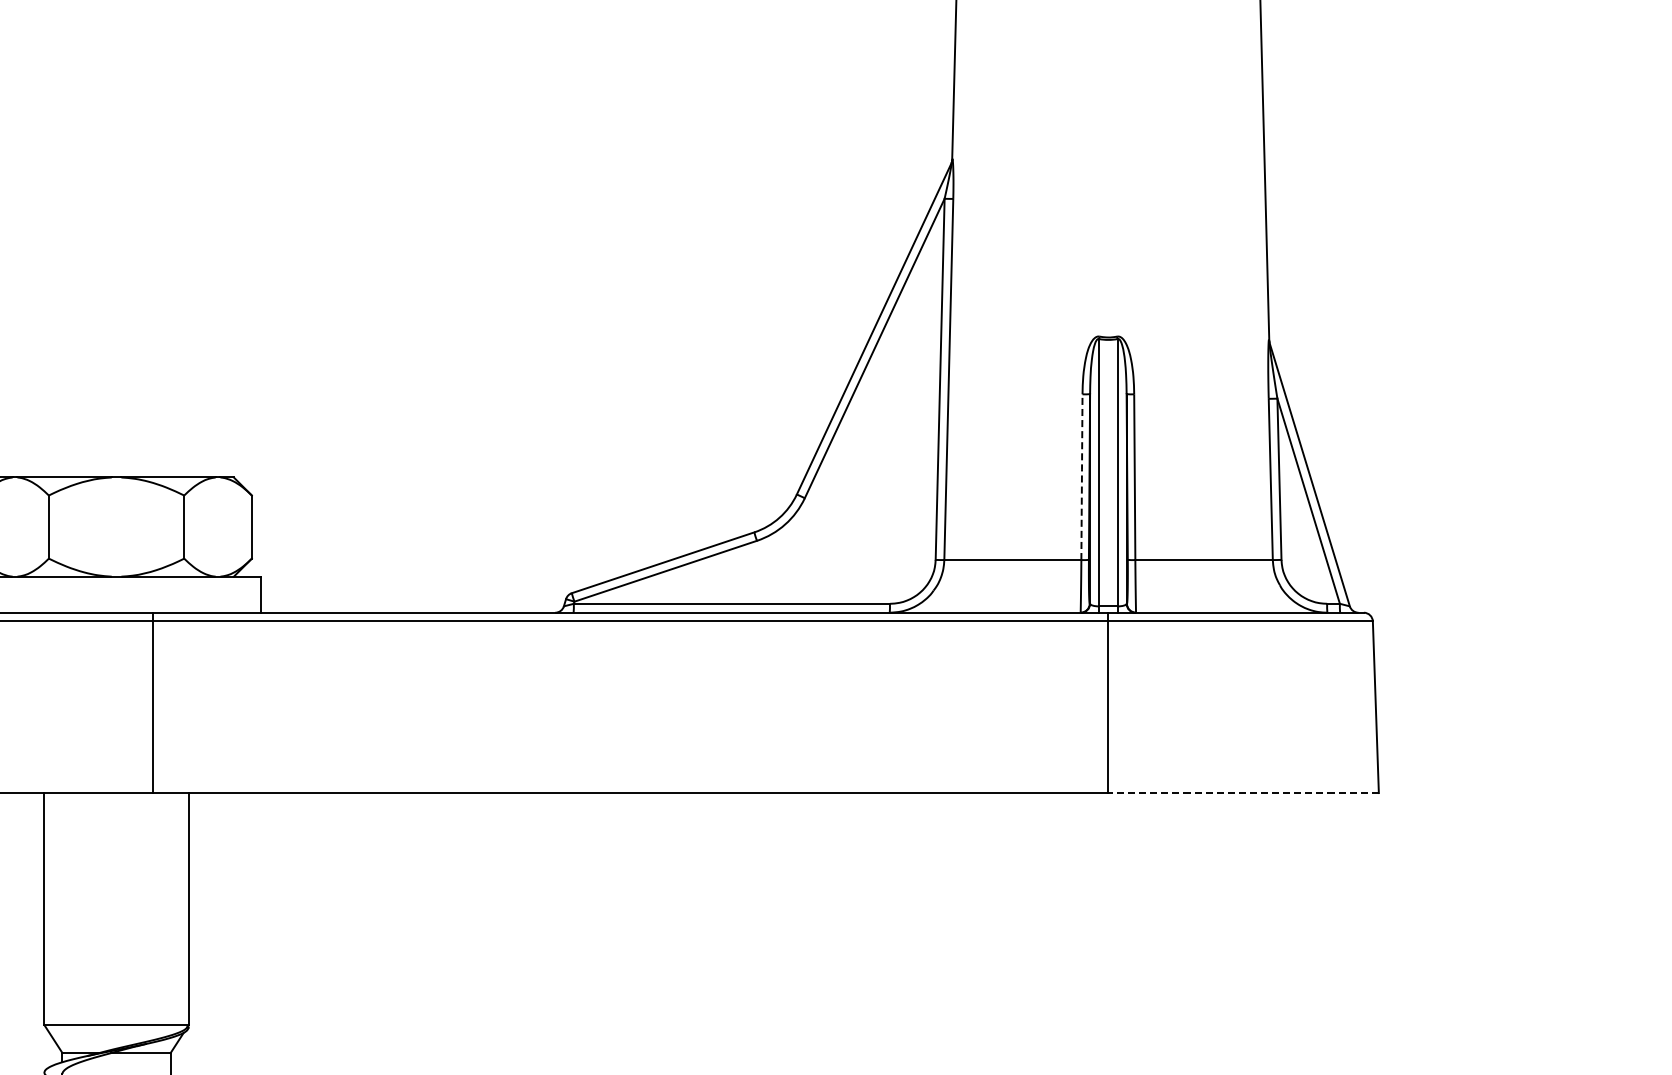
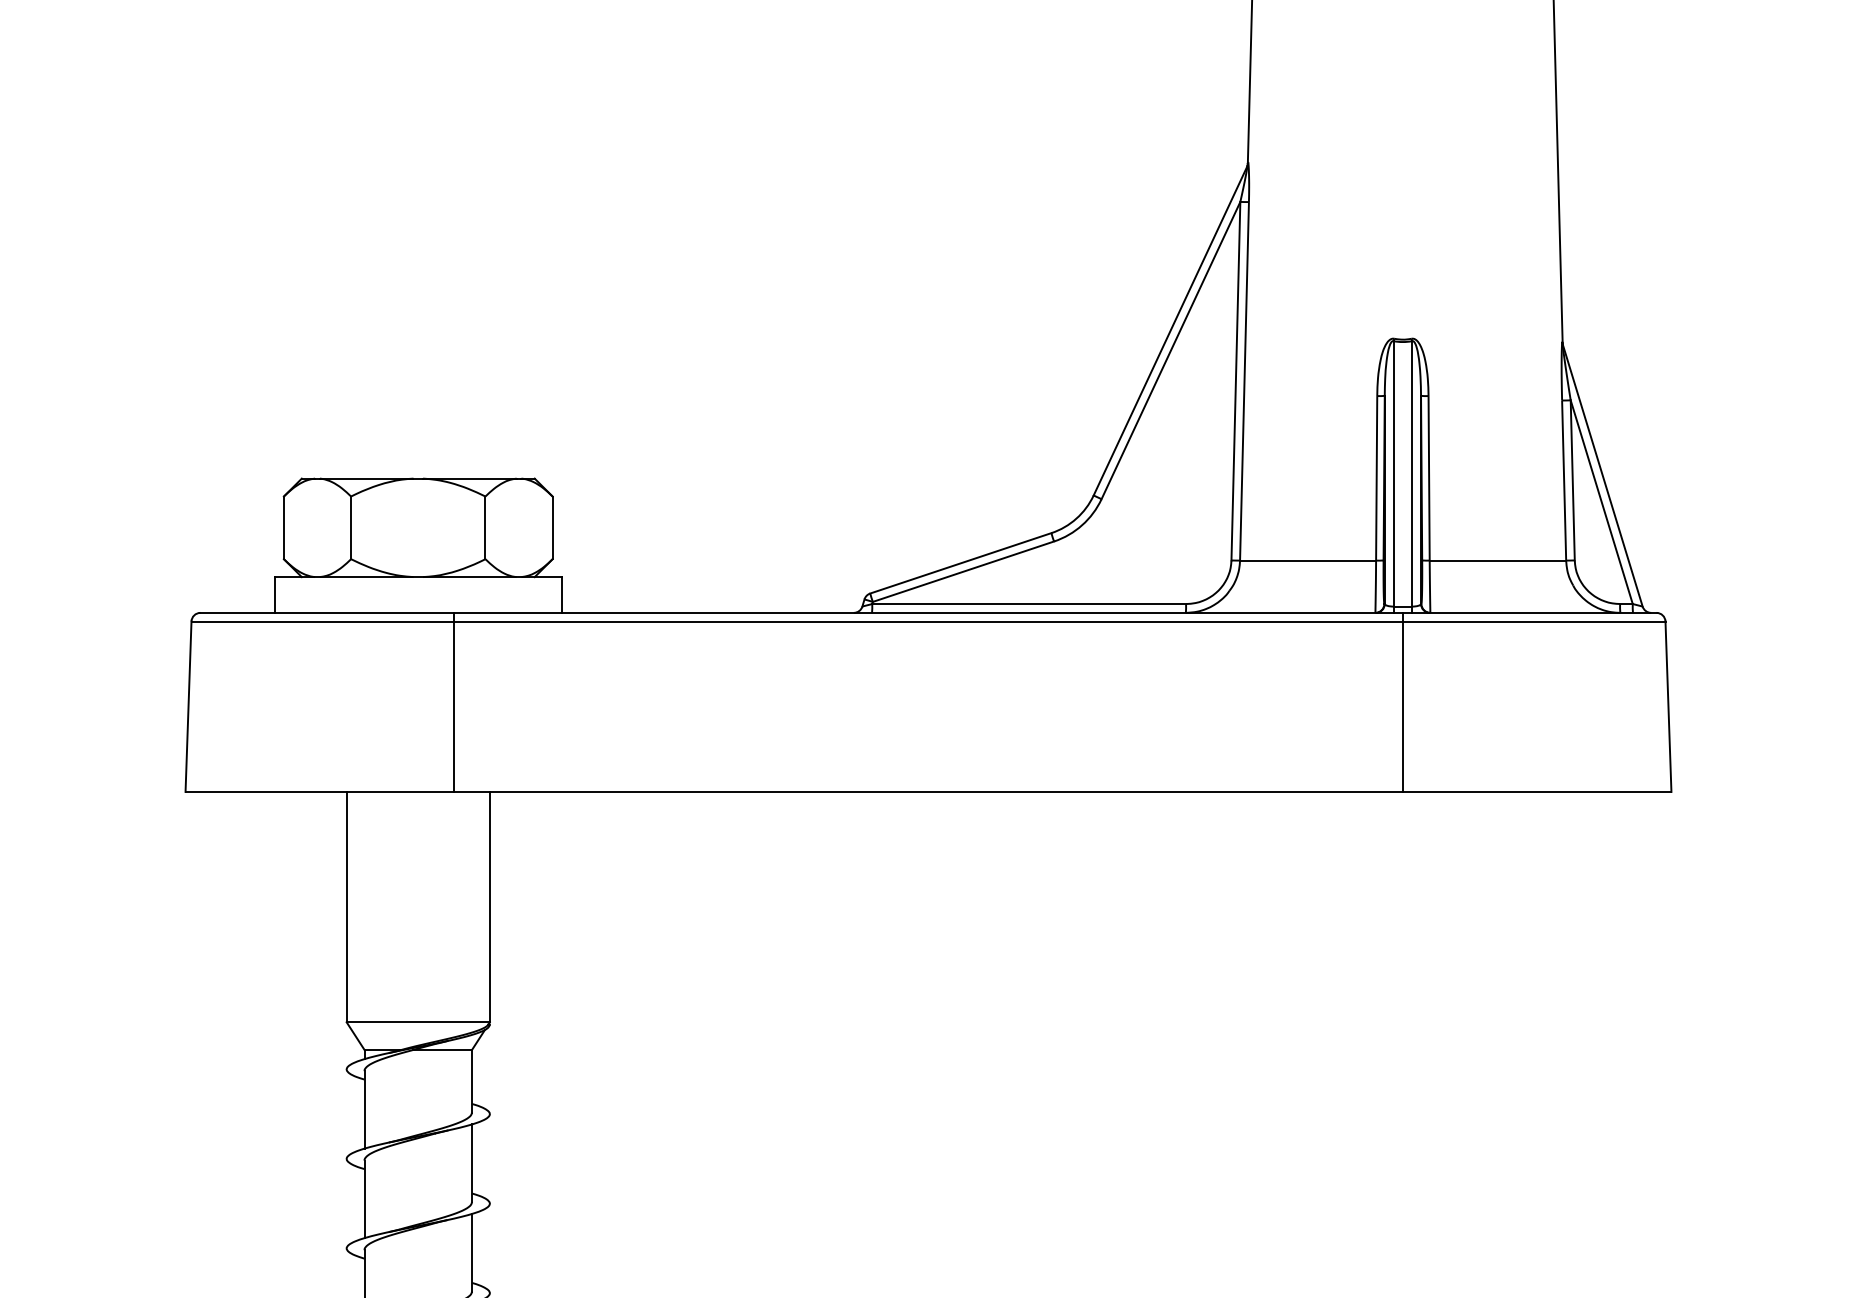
line: (1081, 477) -> (1376, 478), dashed -> solid
line: (1242, 792) -> (1536, 791), dashed -> solid

